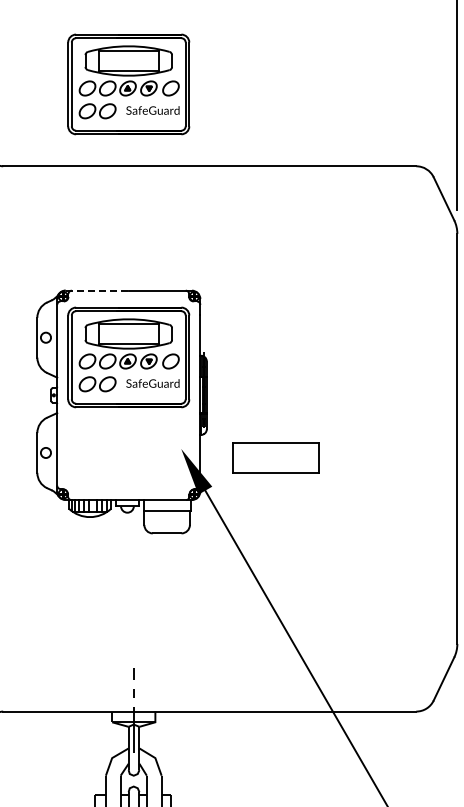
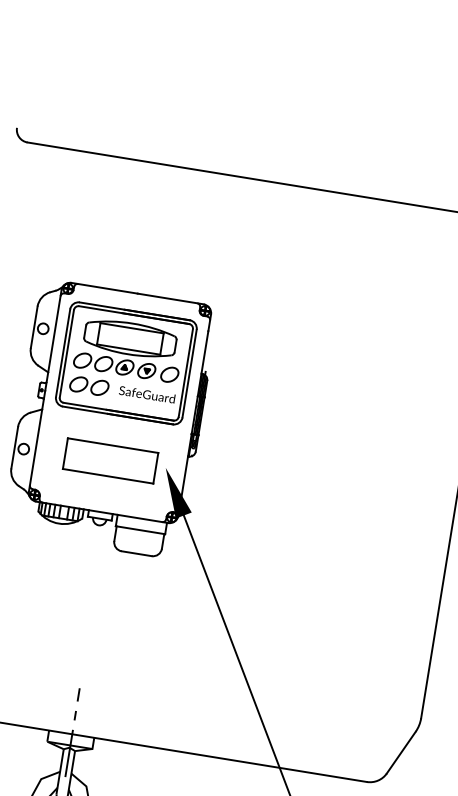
part: (128, 84) -> (172, 78), removed
line: (97, 290) -> (105, 288), dashed -> solid
part: (275, 457) -> (110, 460), moved

